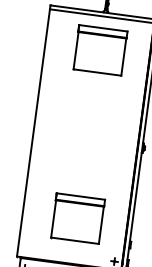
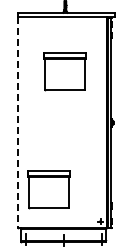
part: (99, 50) -> (64, 71), moved
line: (32, 132) -> (17, 122), solid -> dashed
part: (77, 218) -> (48, 189), moved

